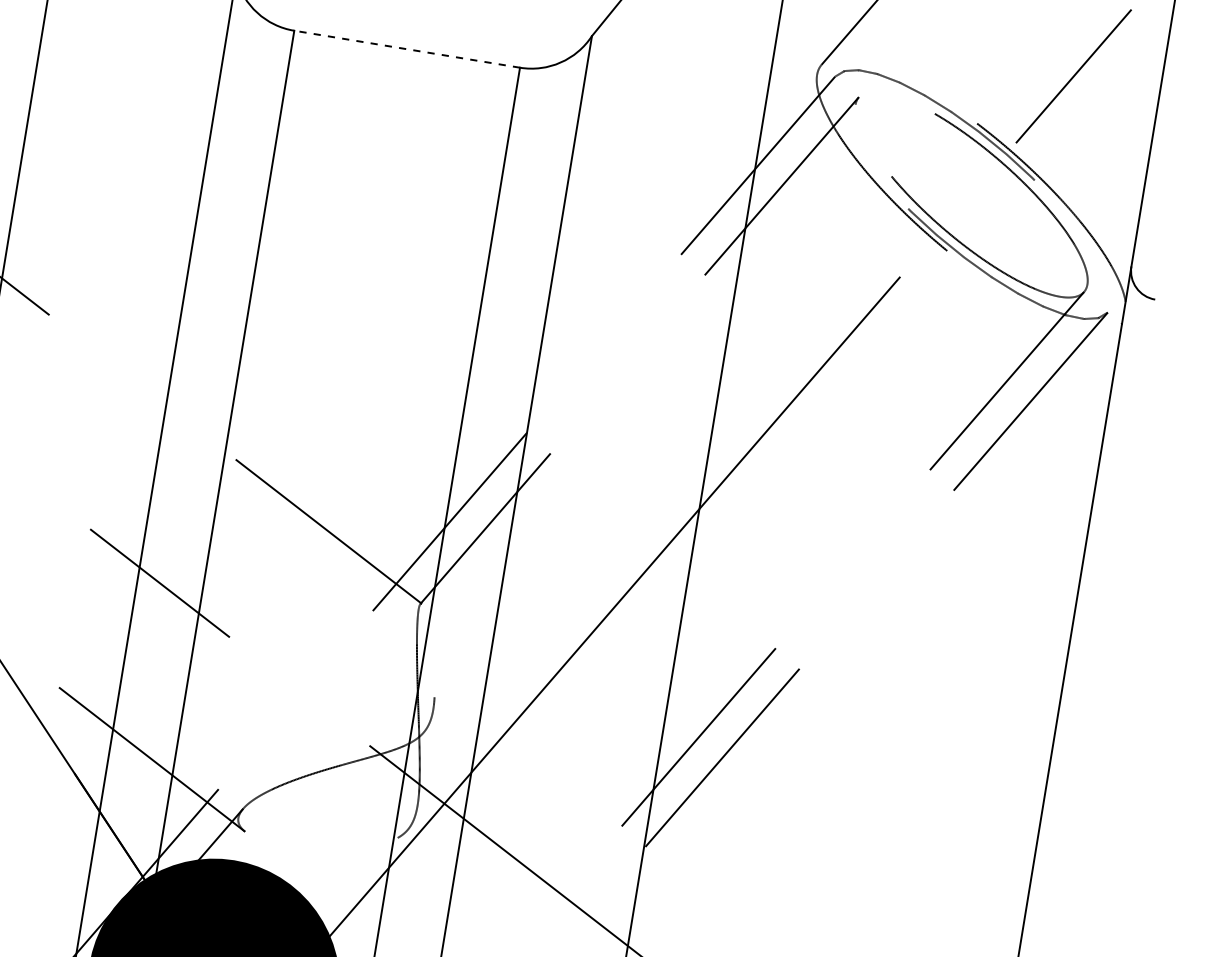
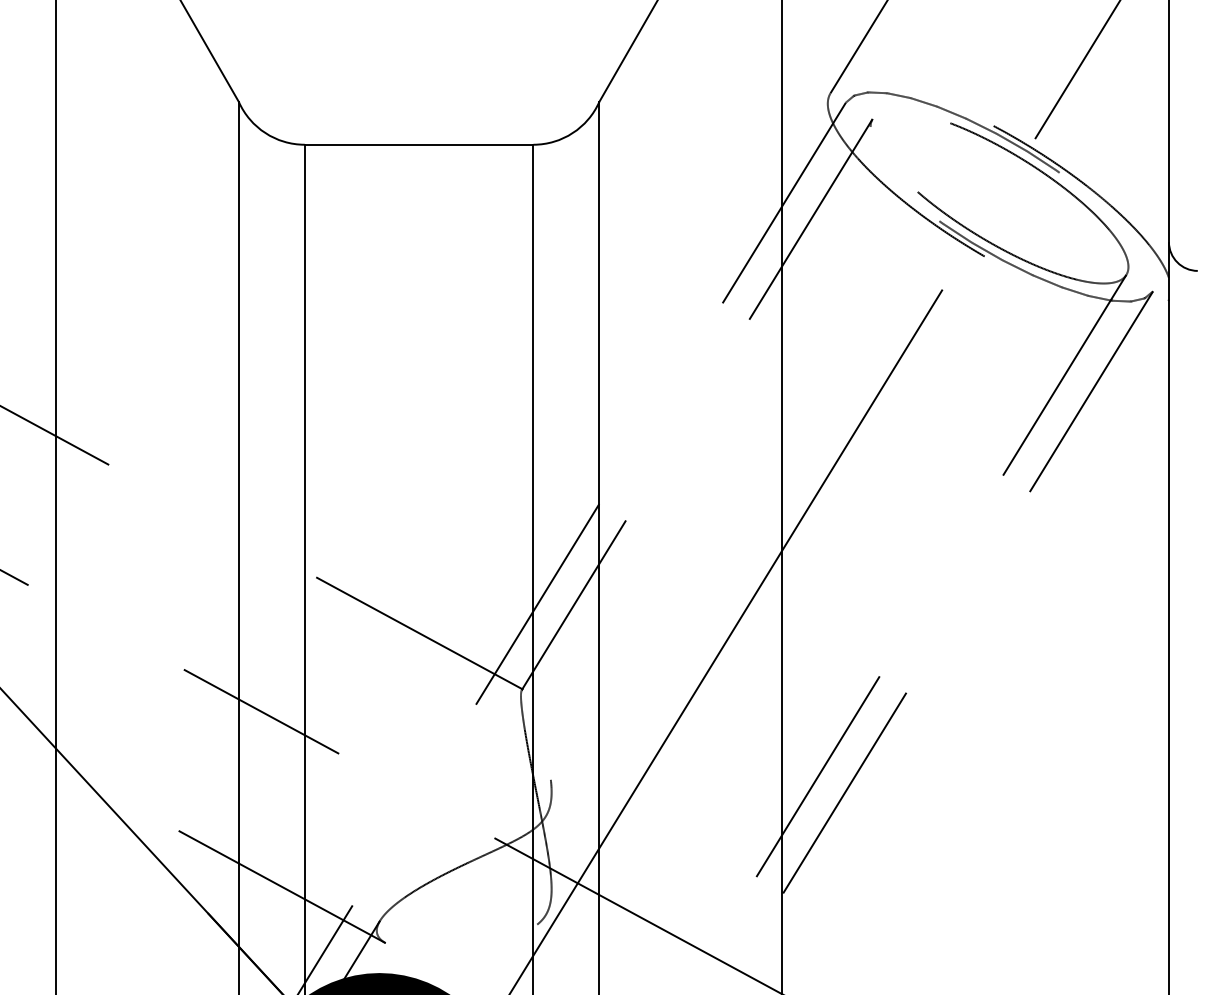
line: (406, 48) -> (418, 144), dashed -> solid

